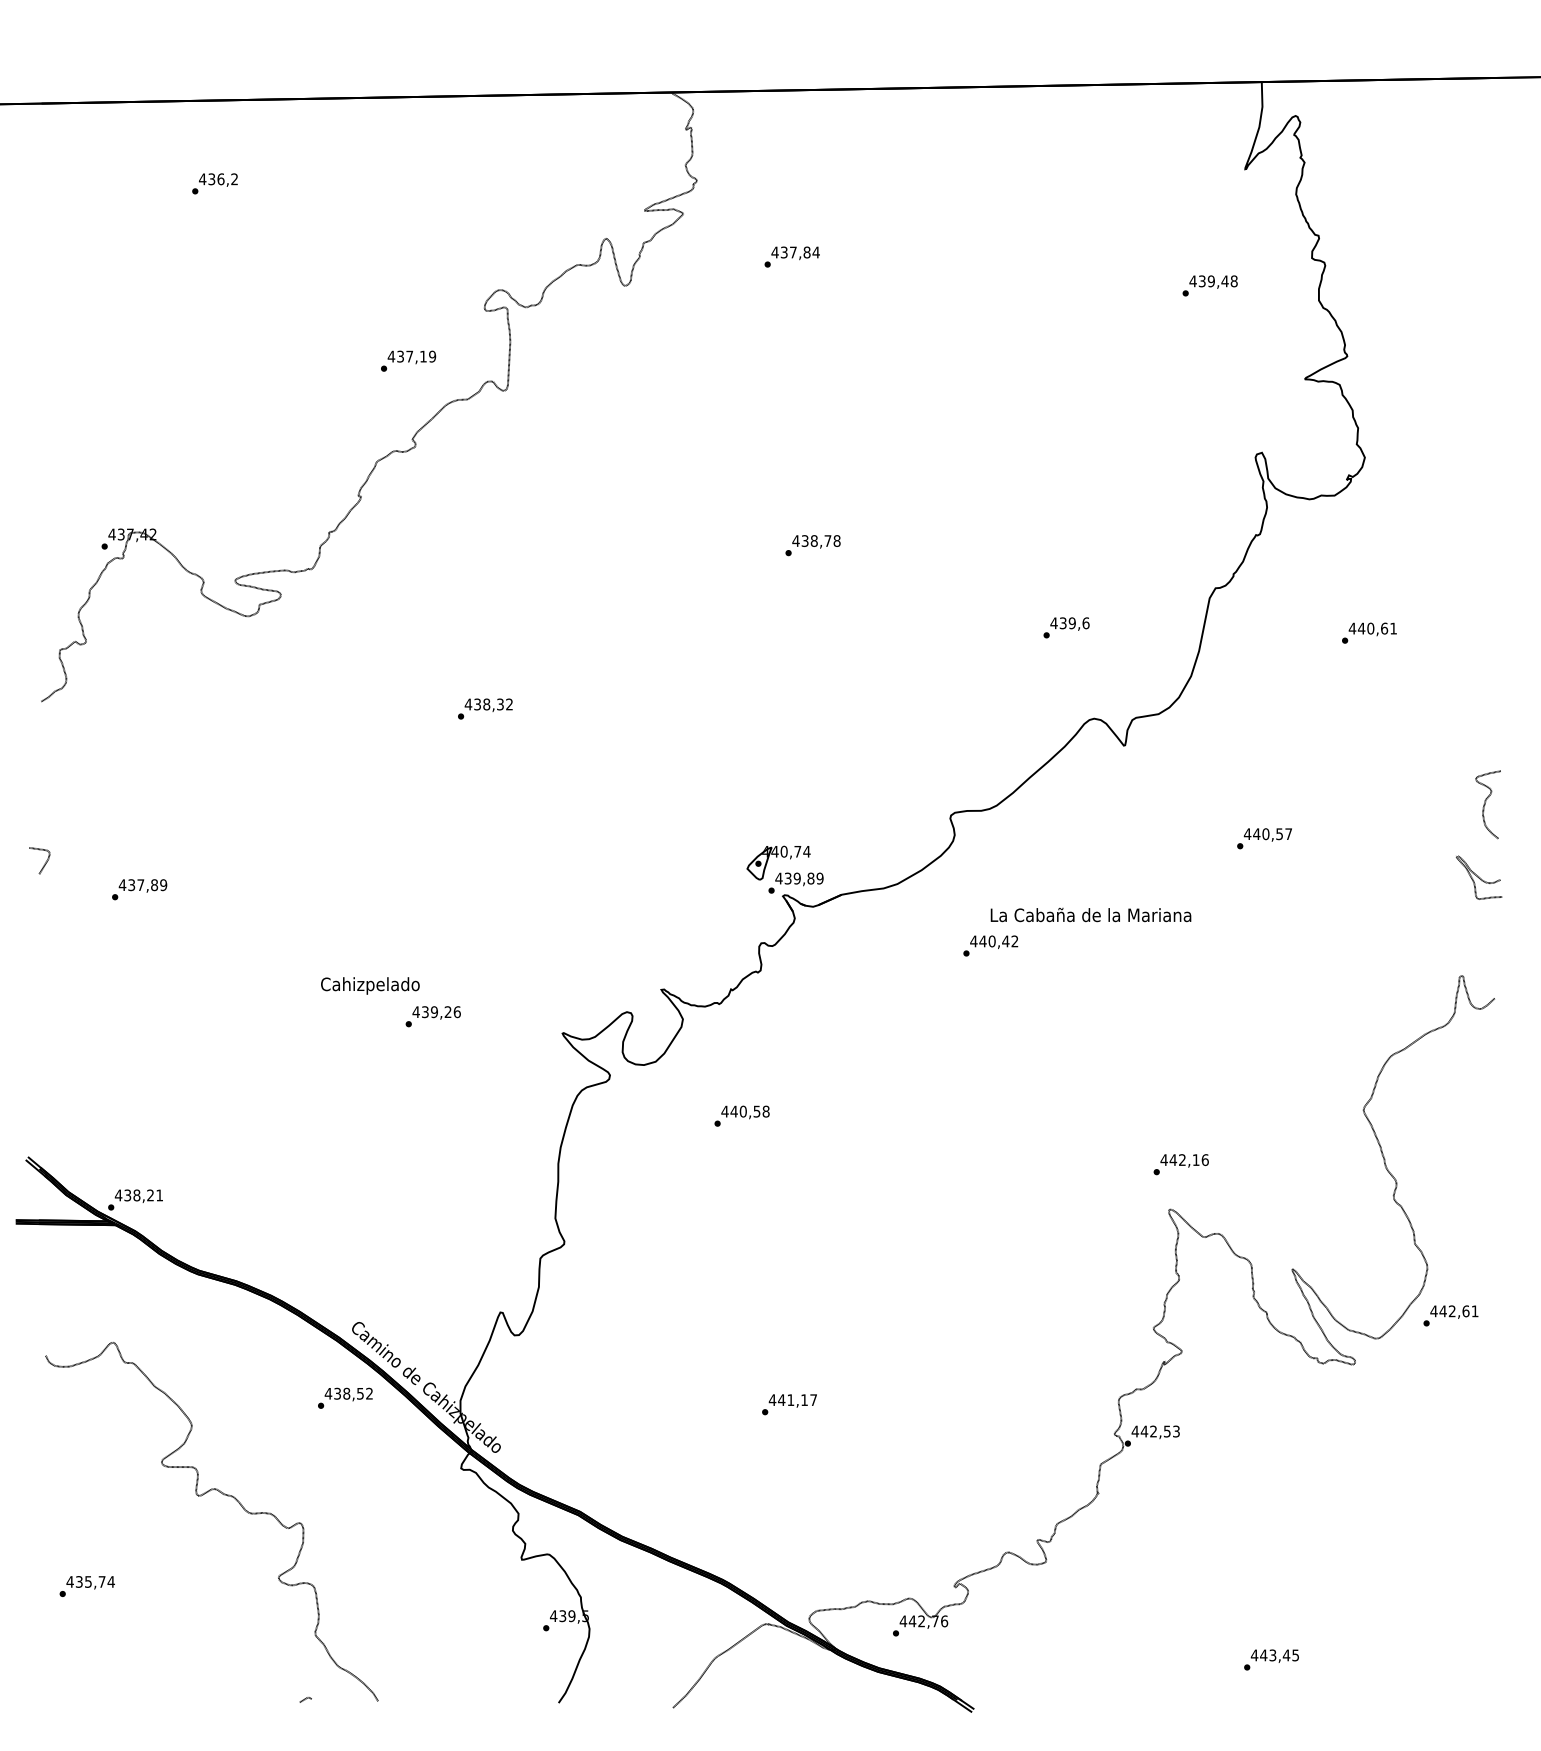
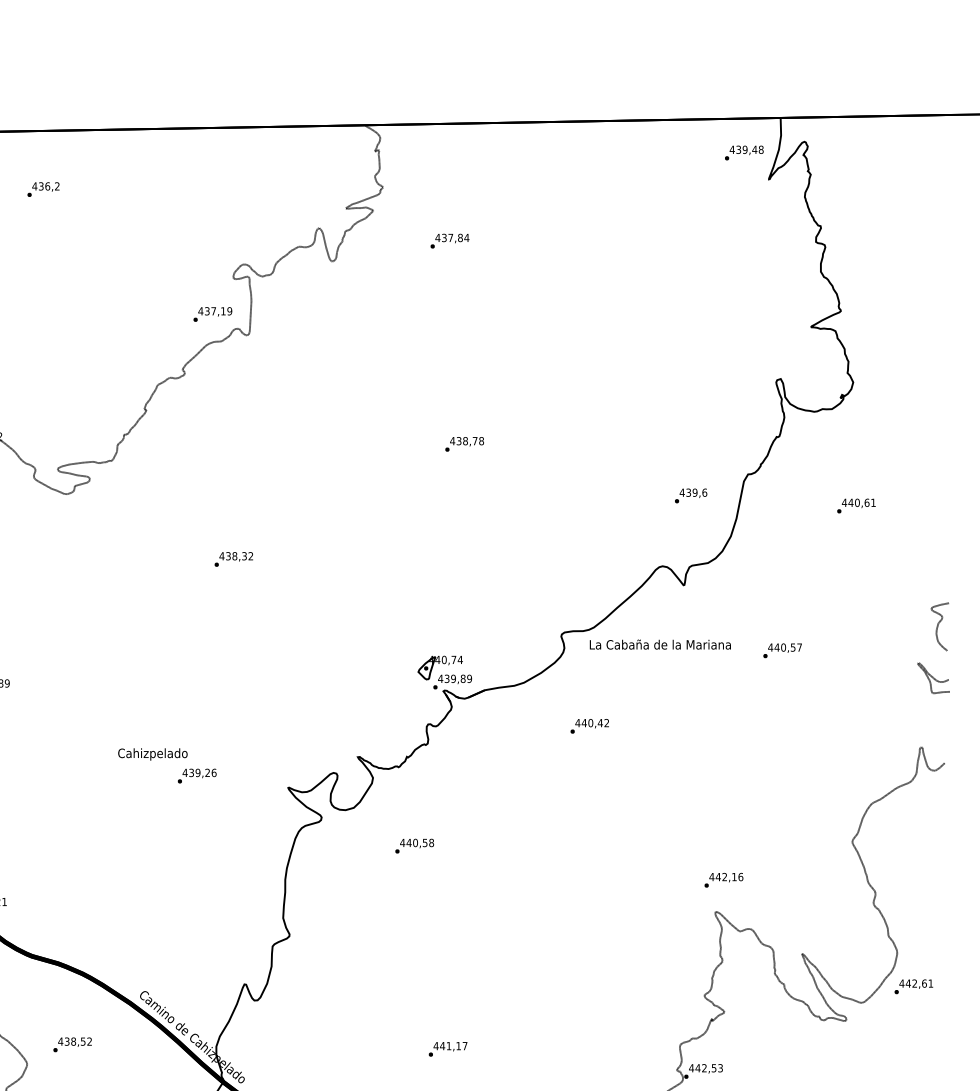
text: (1209, 285) -> (743, 152), moved
text: (408, 360) -> (212, 314), moved
text: (1066, 627) -> (691, 495), moved
text: (1090, 914) -> (660, 644), moved
text: (345, 1397) -> (72, 1044), moved

